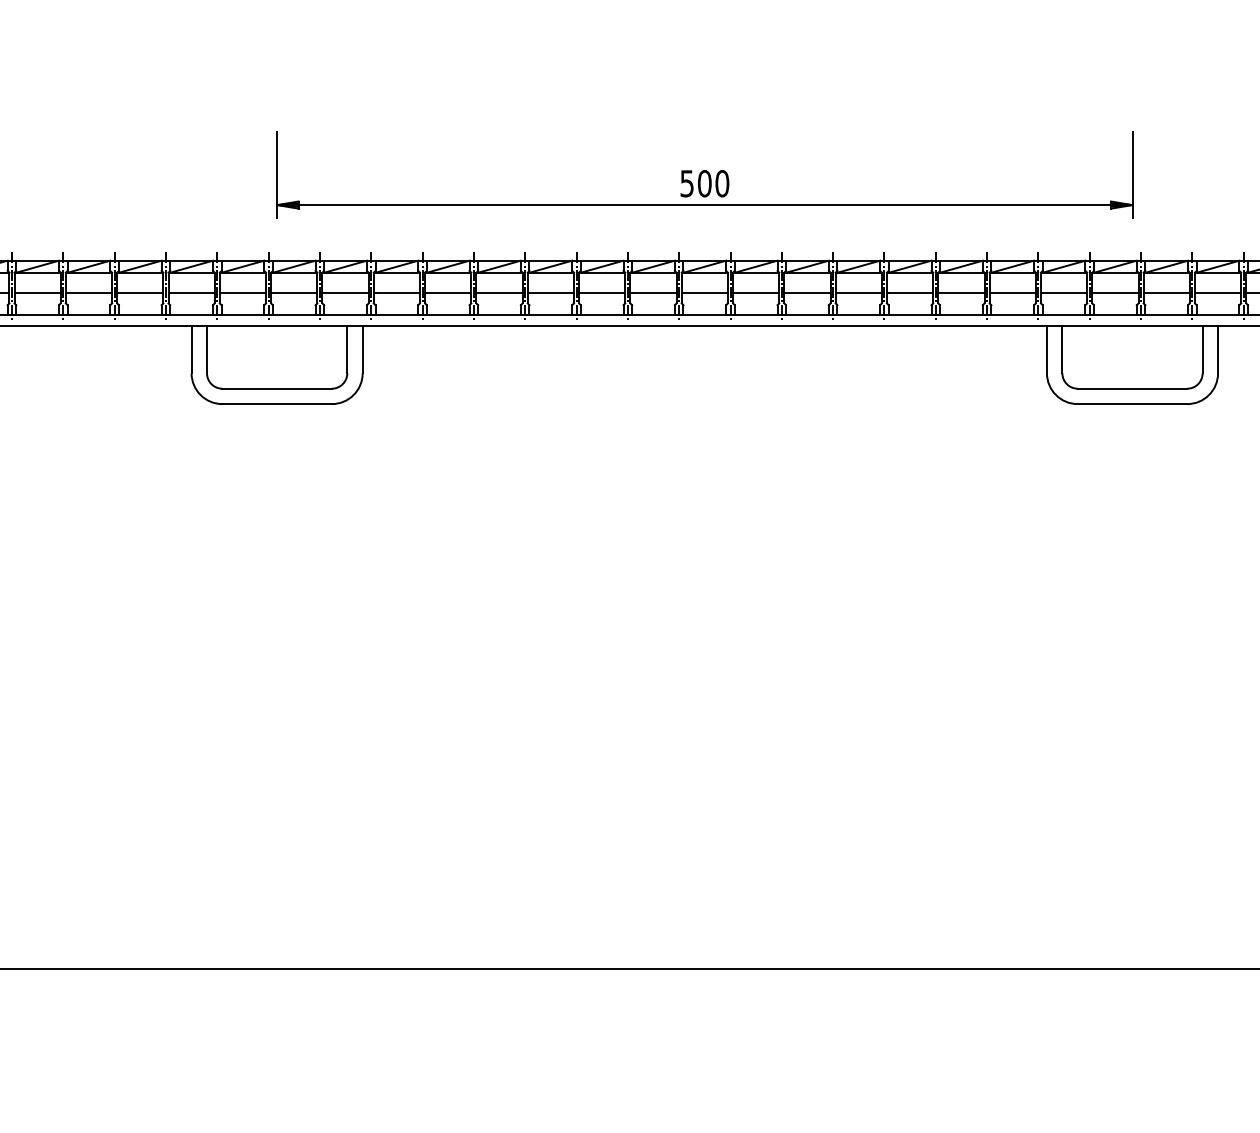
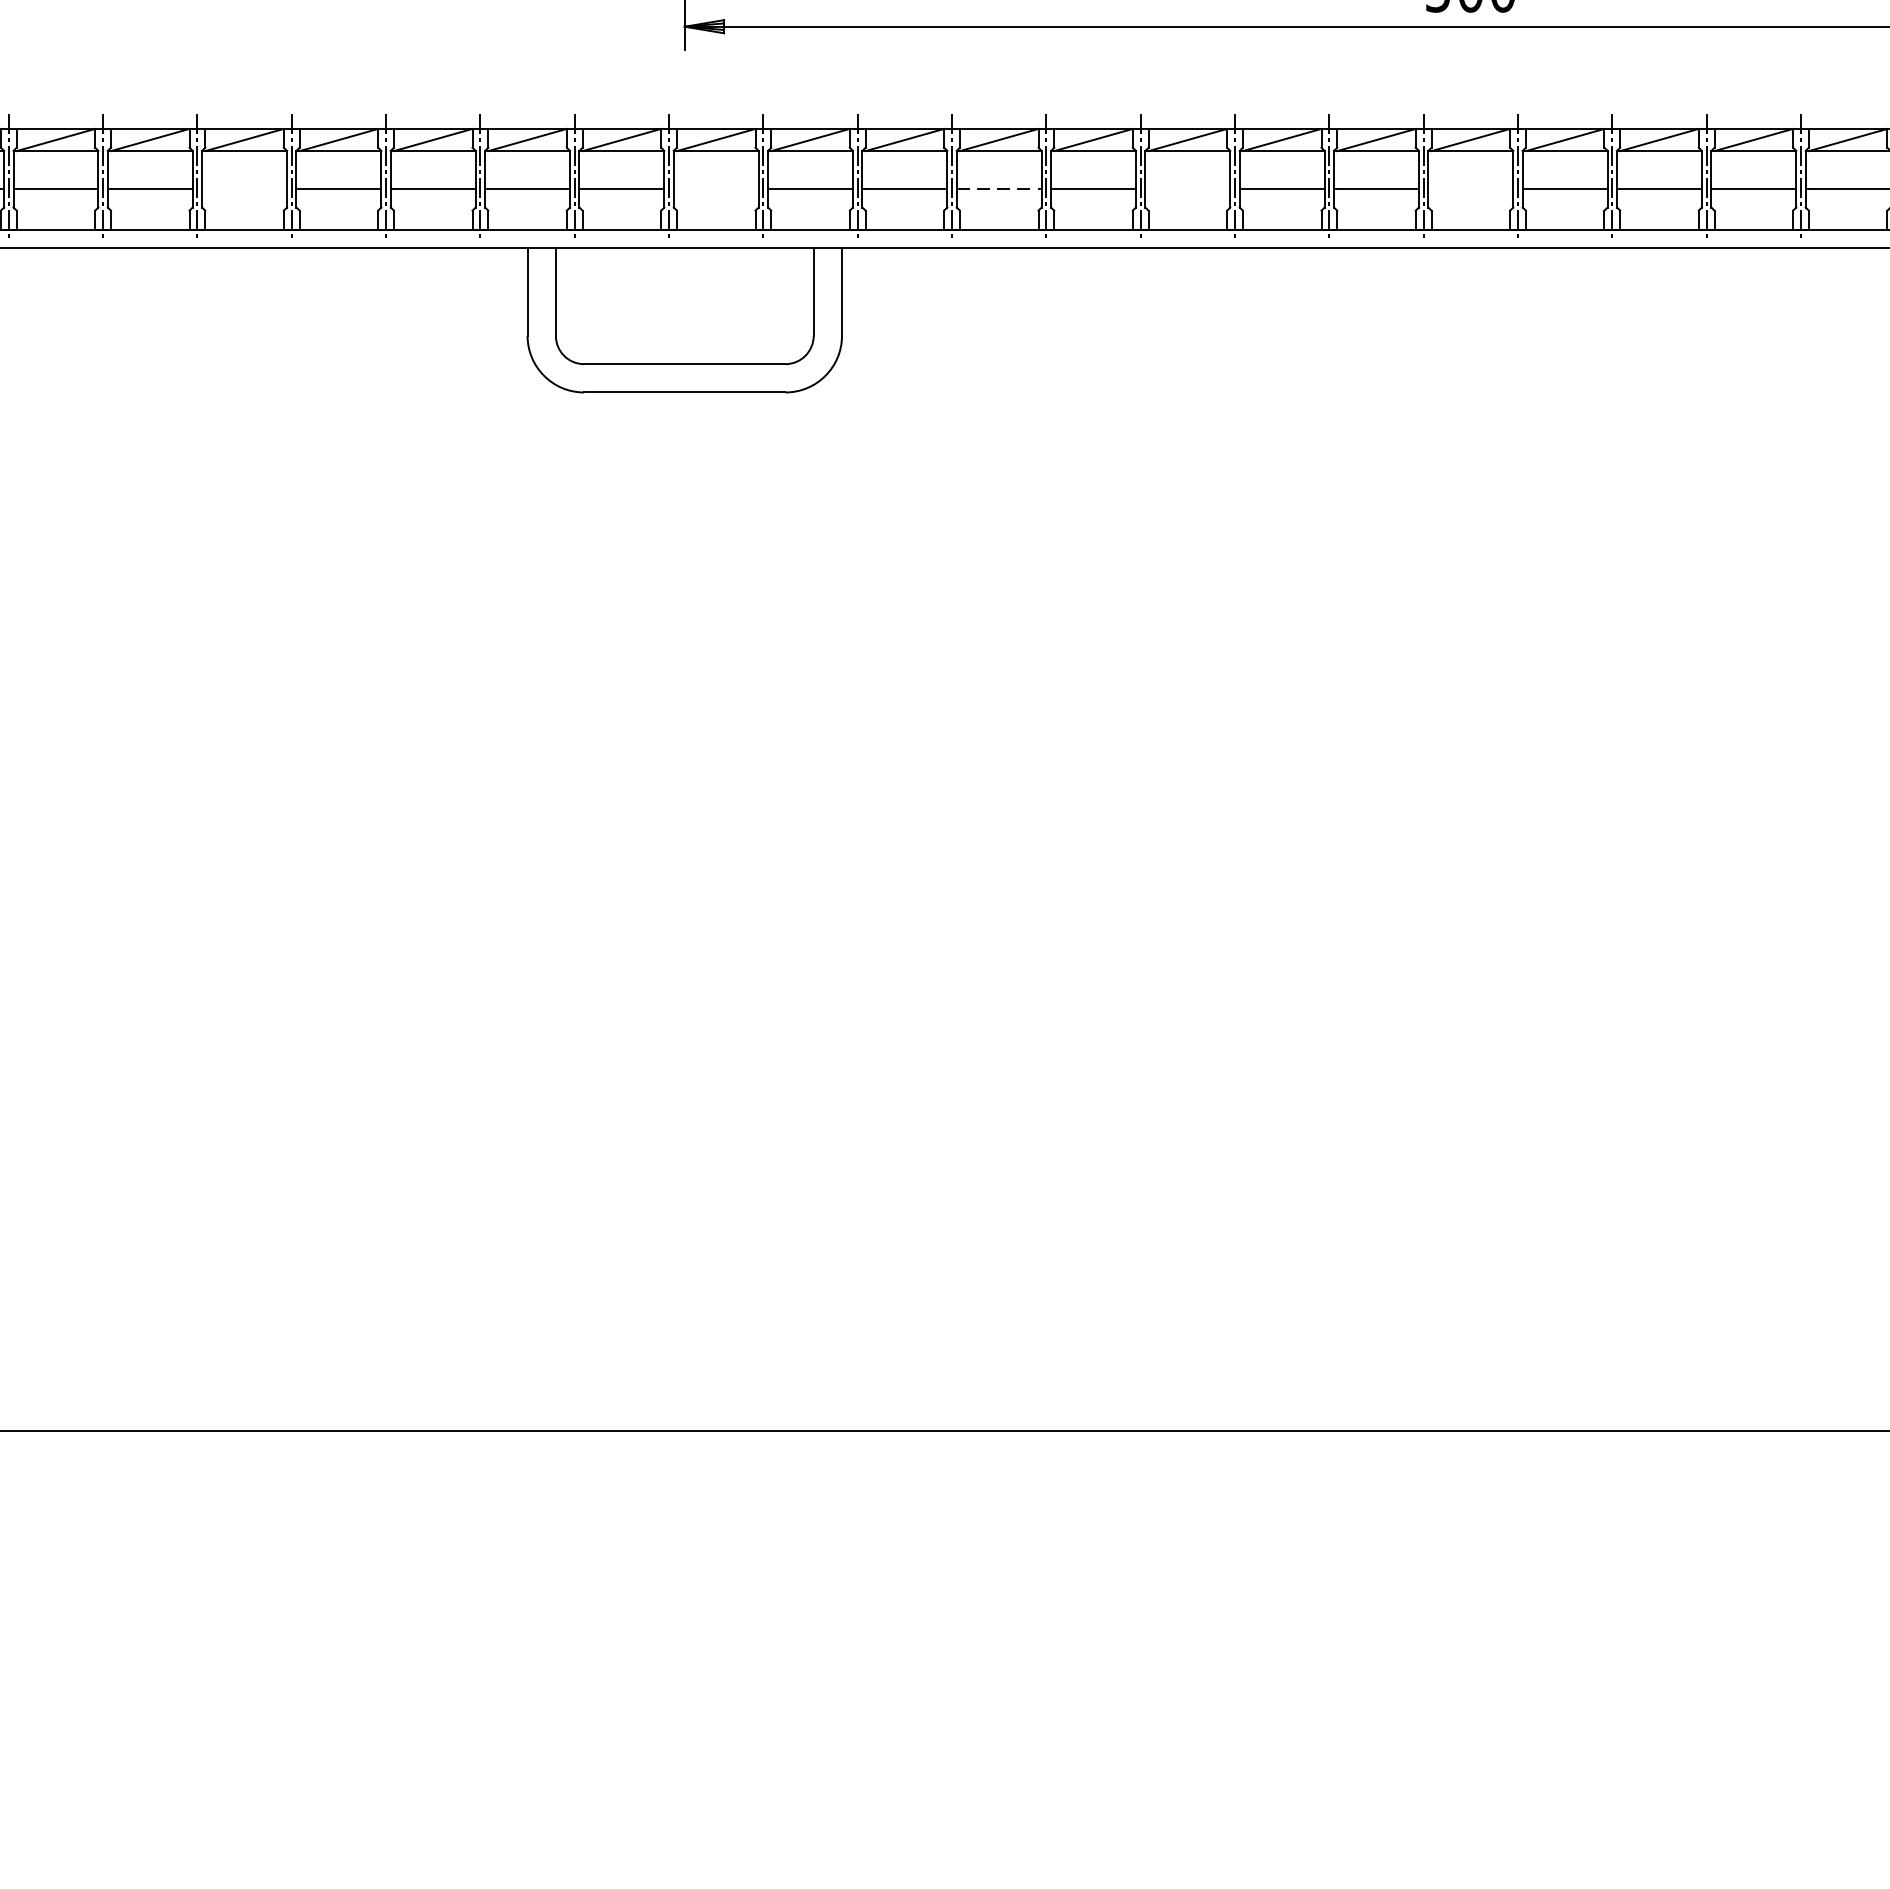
line: (37, 293) -> (244, 189), removed
line: (294, 293) -> (716, 189), removed
line: (448, 293) -> (999, 189), solid -> dashed
line: (550, 293) -> (1187, 189), removed
line: (704, 293) -> (1470, 189), removed

